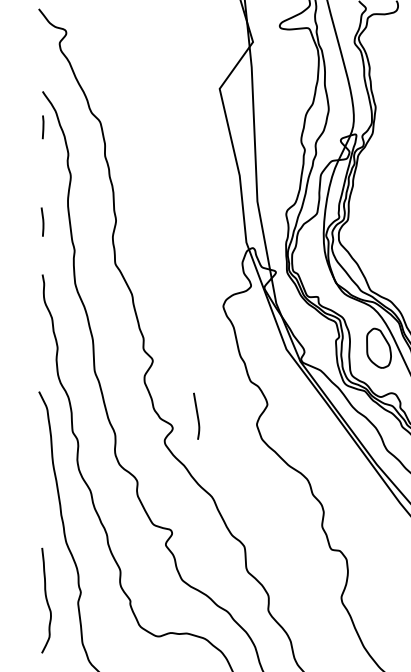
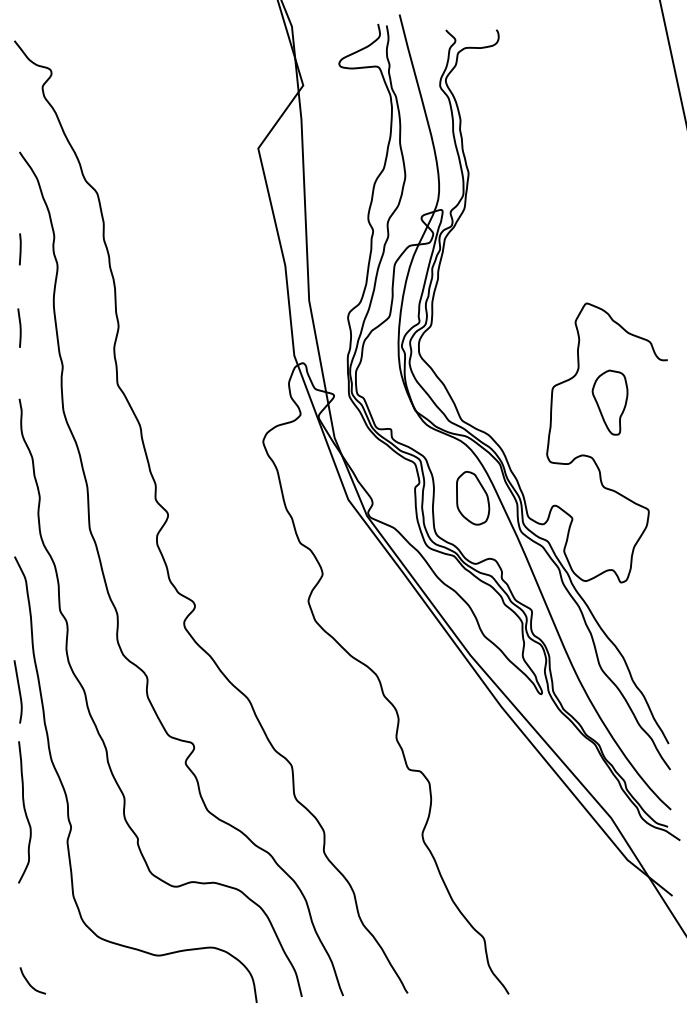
line: (42, 127) -> (19, 249), moved
curve: (196, 415) -> (18, 691), moved
curve: (46, 600) -> (24, 812), moved

